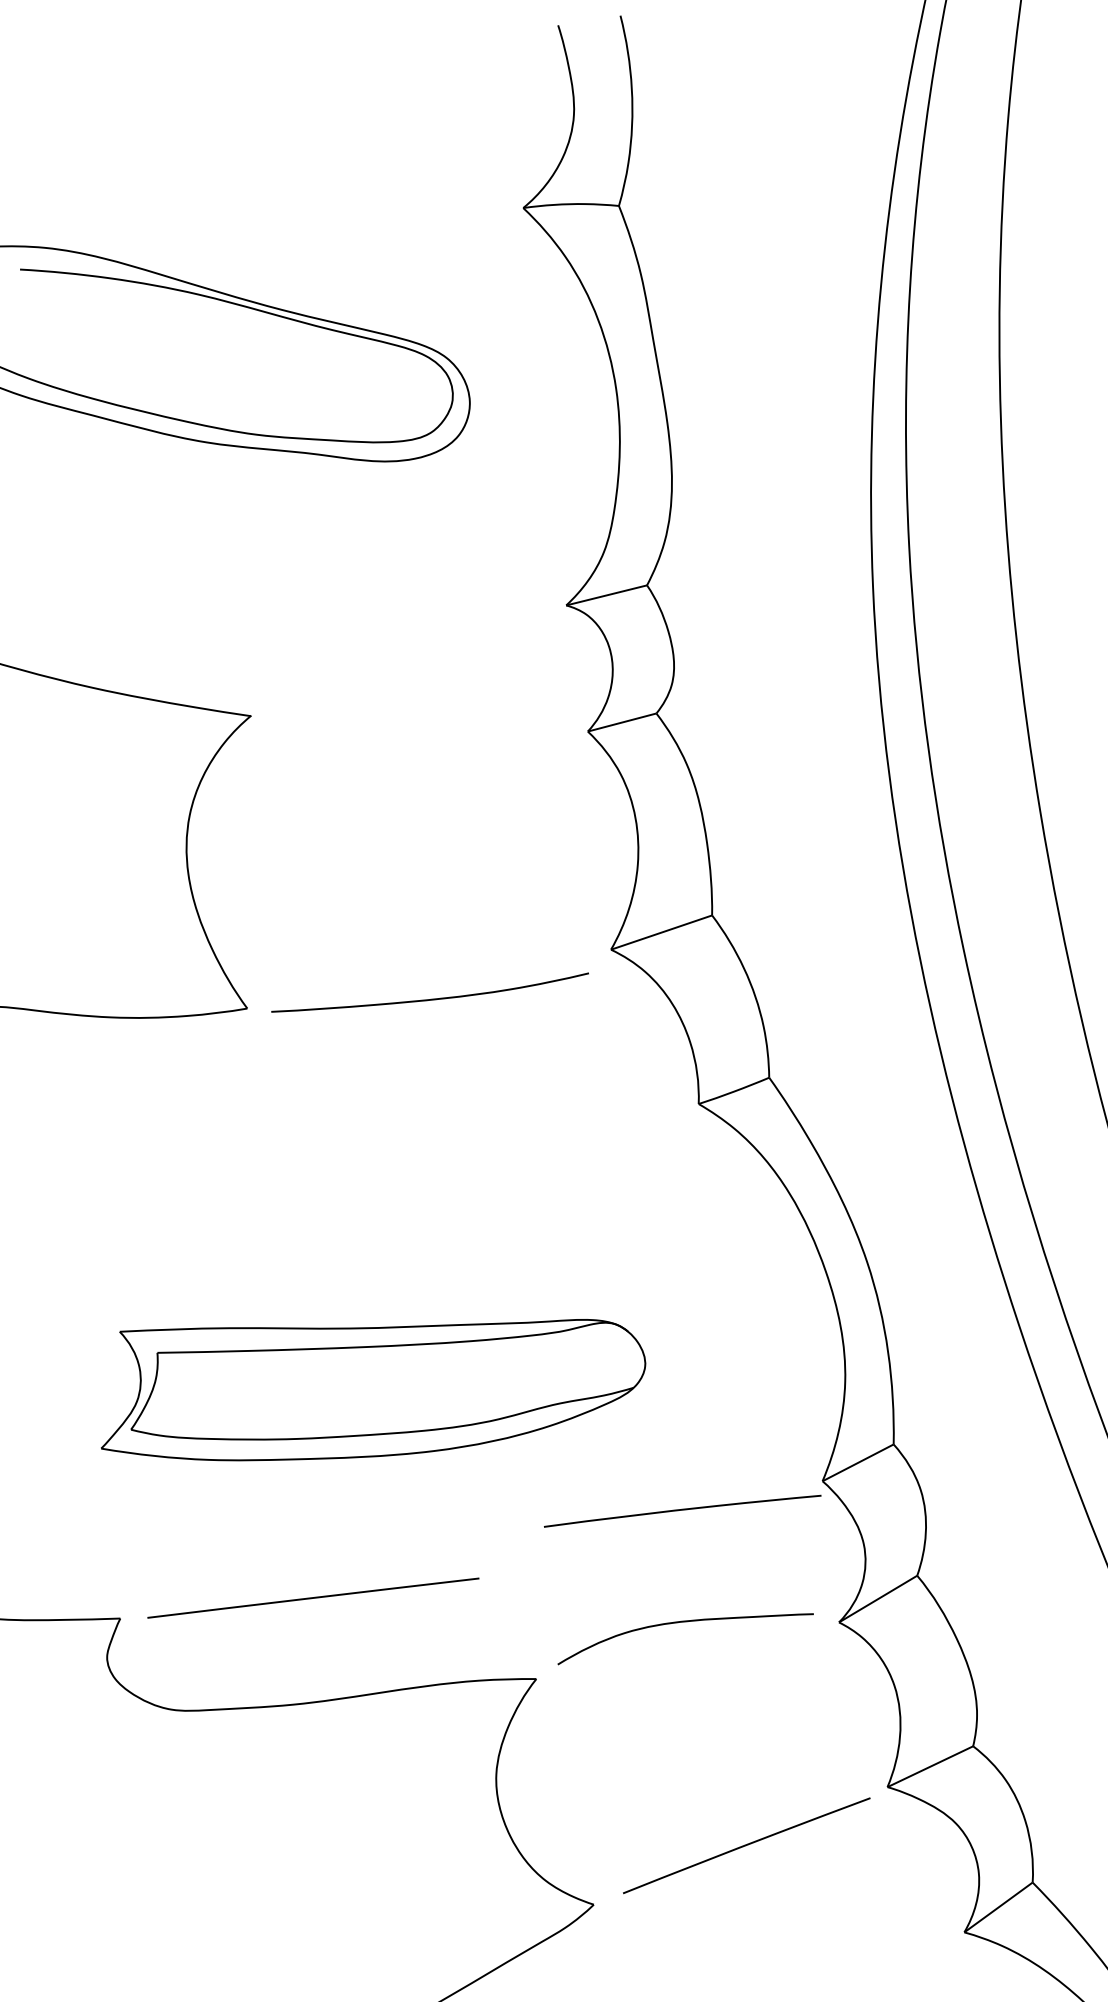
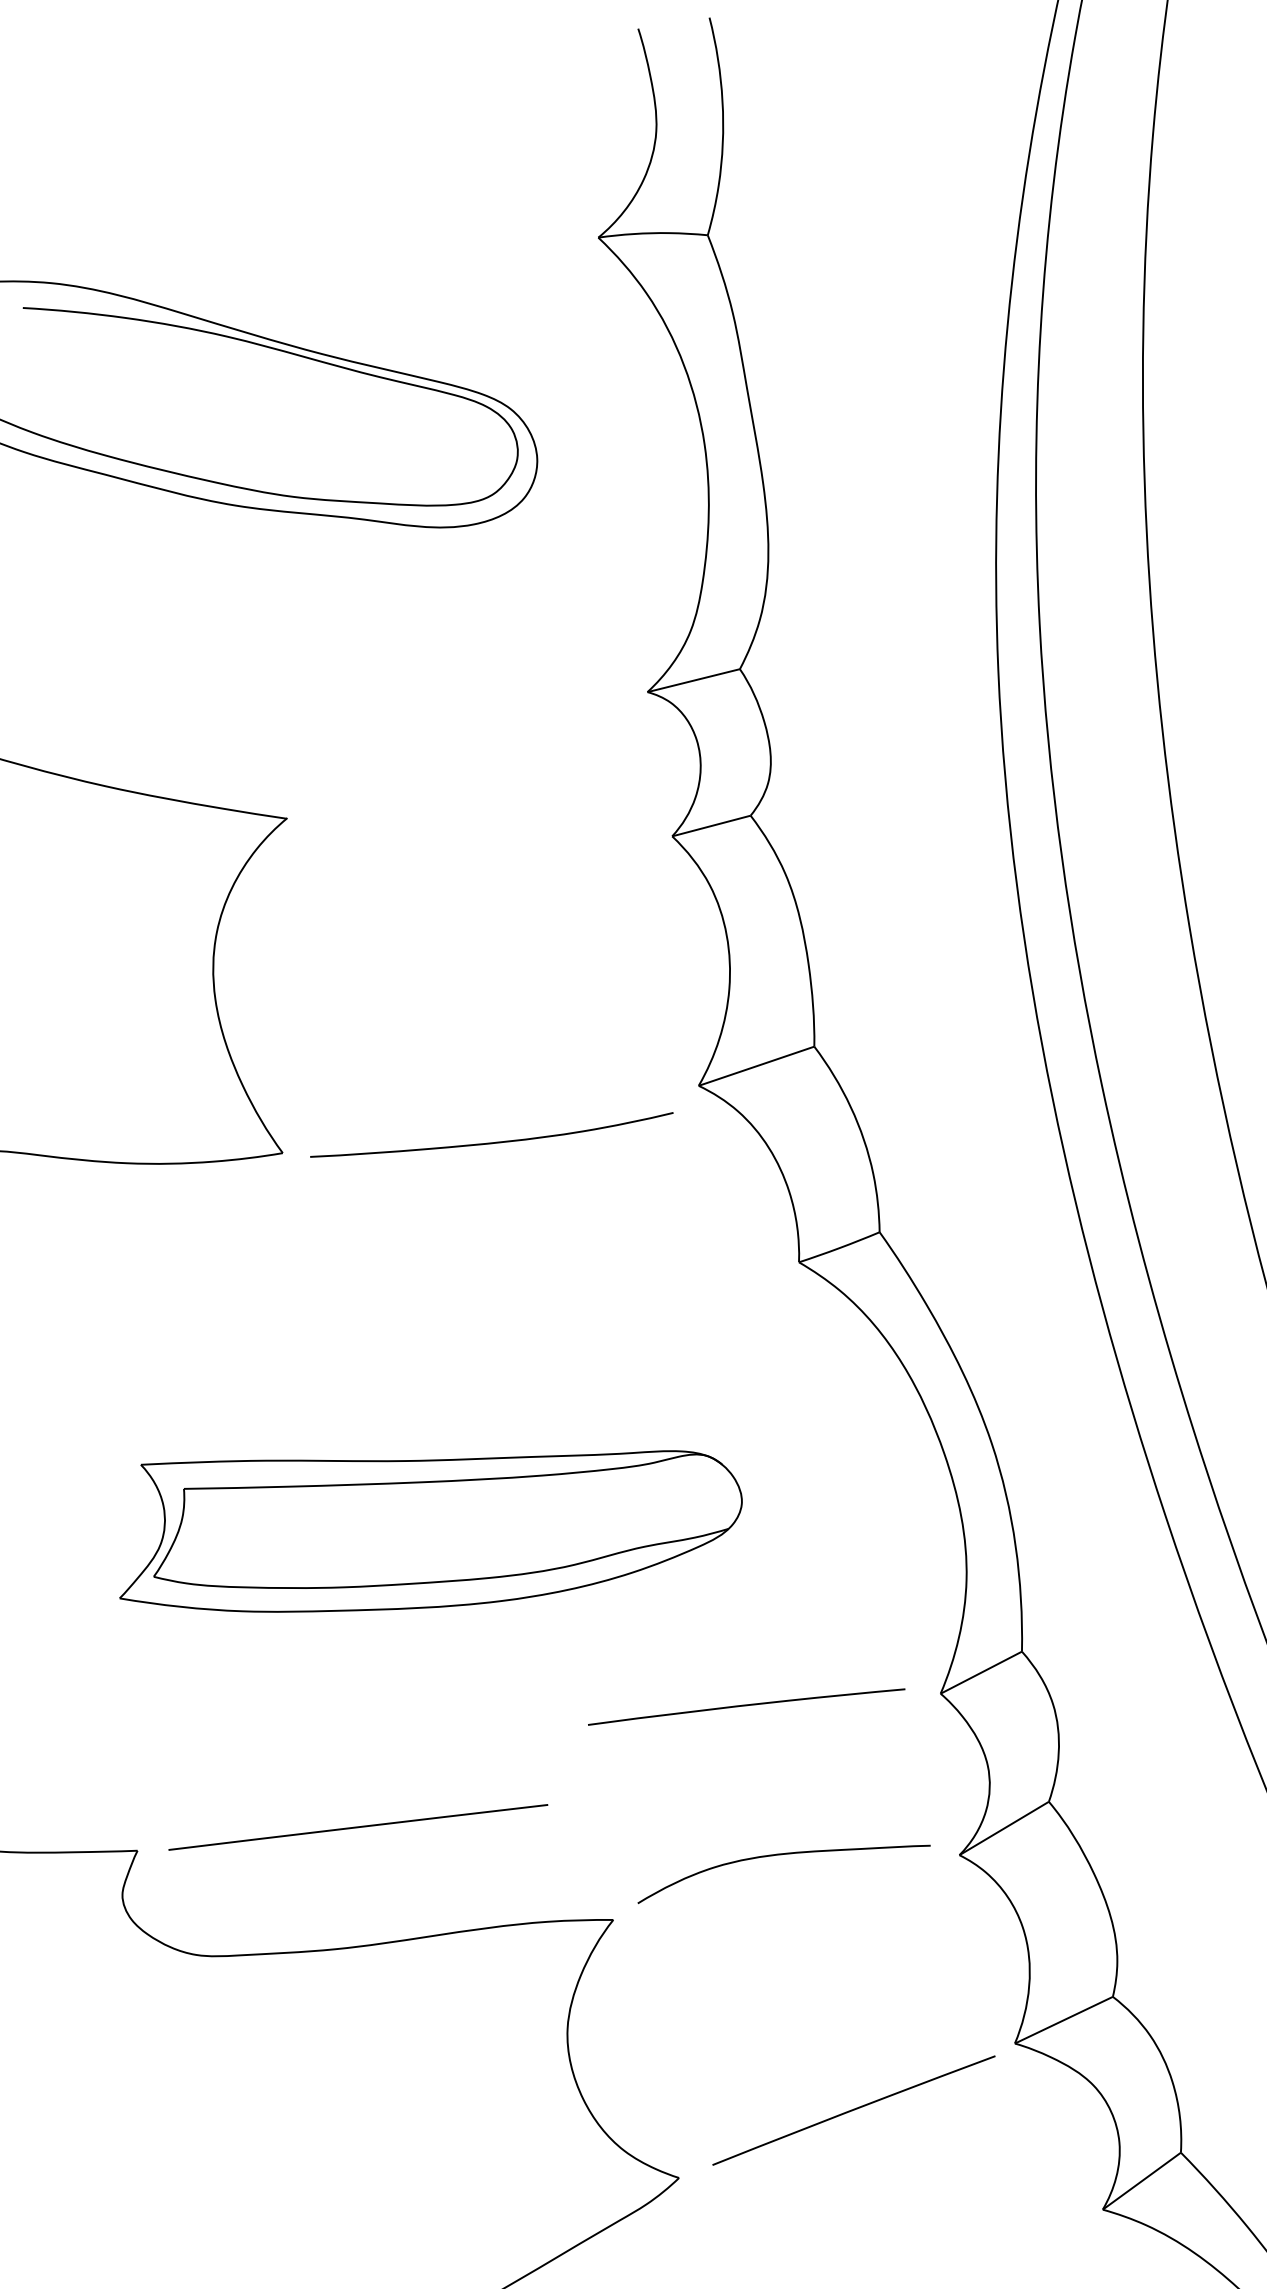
part: (372, 1390) -> (430, 1531), moved
curve: (682, 1510) -> (746, 1706), moved

